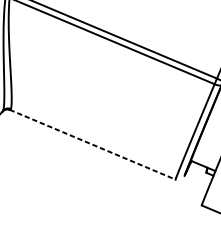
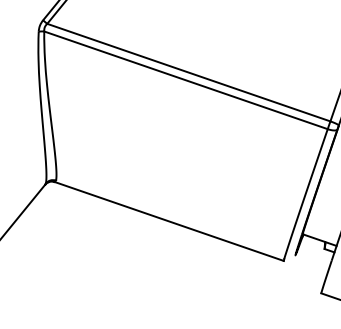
line: (92, 144) -> (169, 221), dashed -> solid

